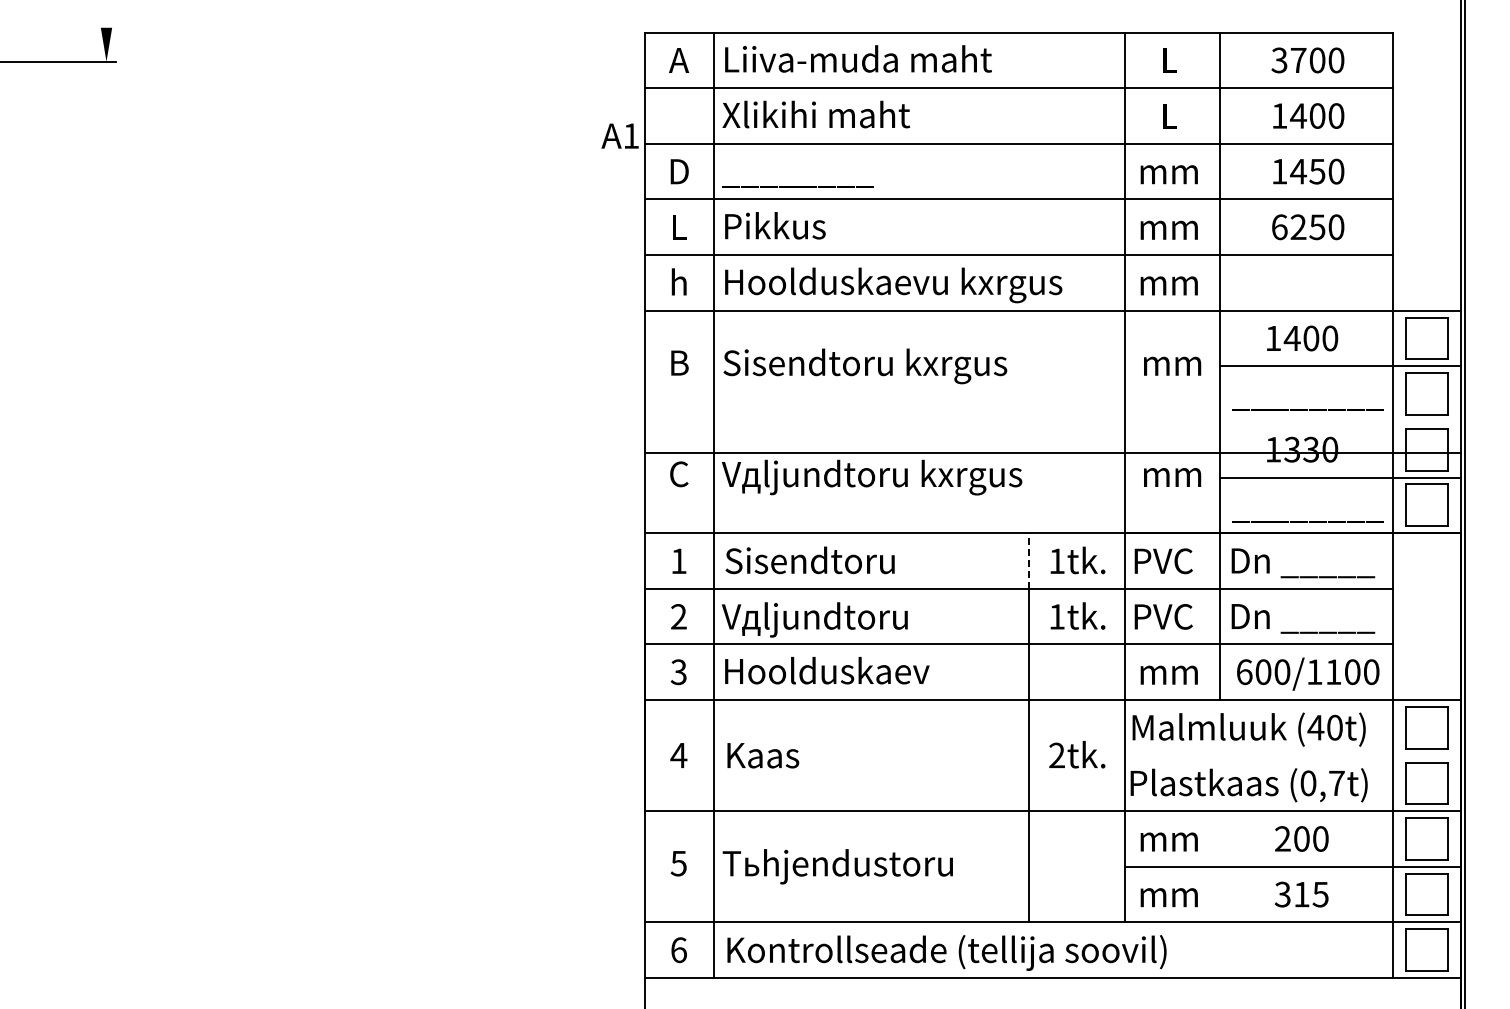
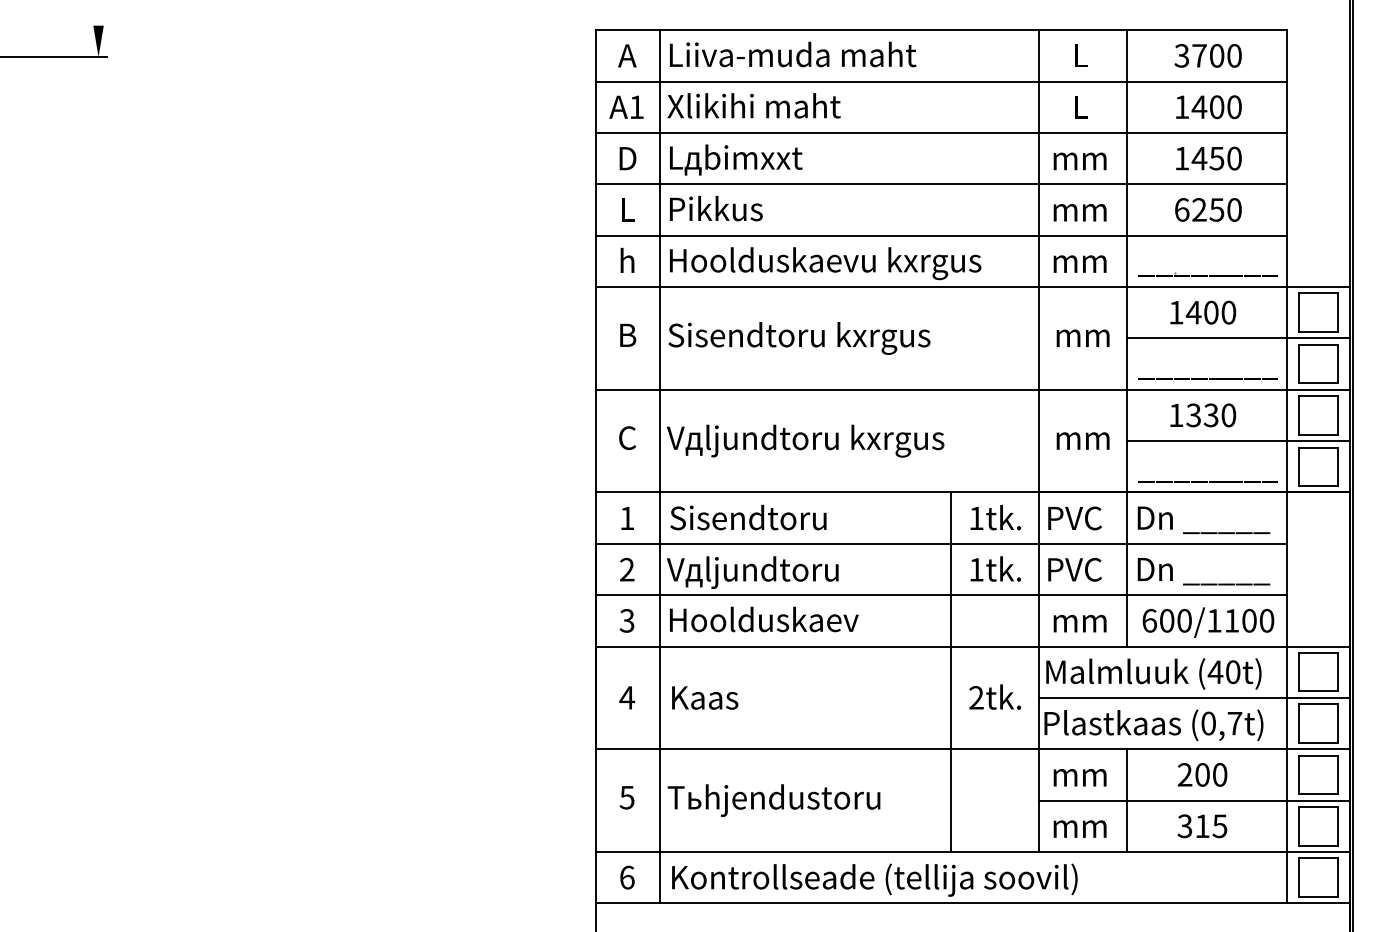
text: (619, 135) -> (625, 106), moved
text: (797, 173) -> (736, 160), ________ -> Lдbimххt
part: (1307, 296) -> (1207, 273), added
line: (1052, 452) -> (972, 389), moved
line: (1029, 560) -> (951, 517), dashed -> solid
line: (1292, 755) -> (1193, 697), added
line: (1220, 866) -> (1127, 800), added

